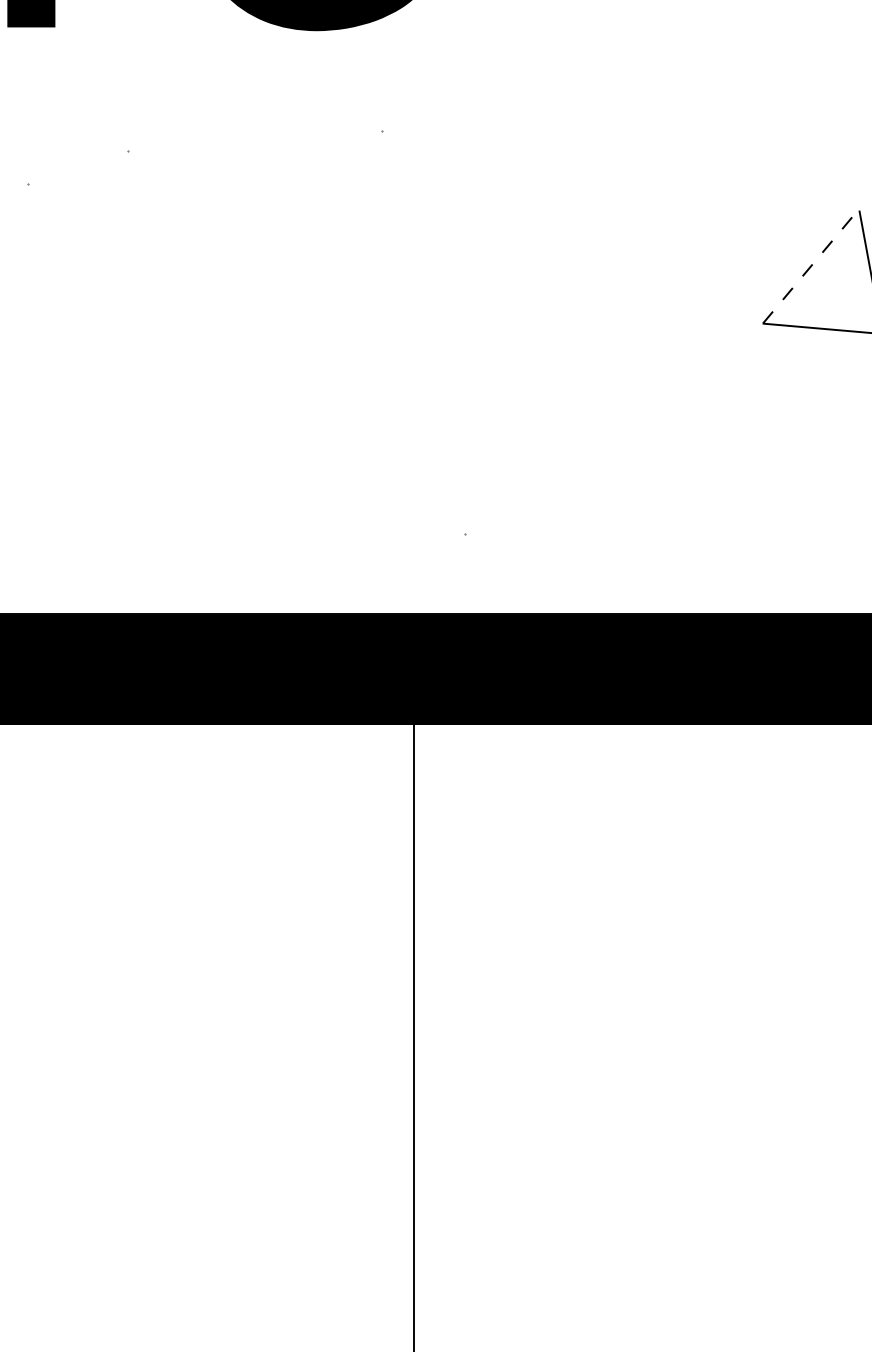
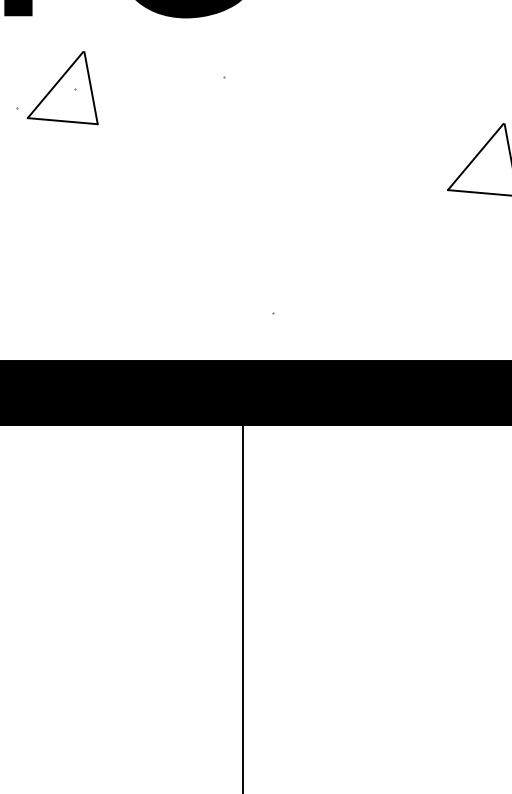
part: (106, 150) -> (62, 88), added
line: (809, 268) -> (475, 157), dashed -> solid

